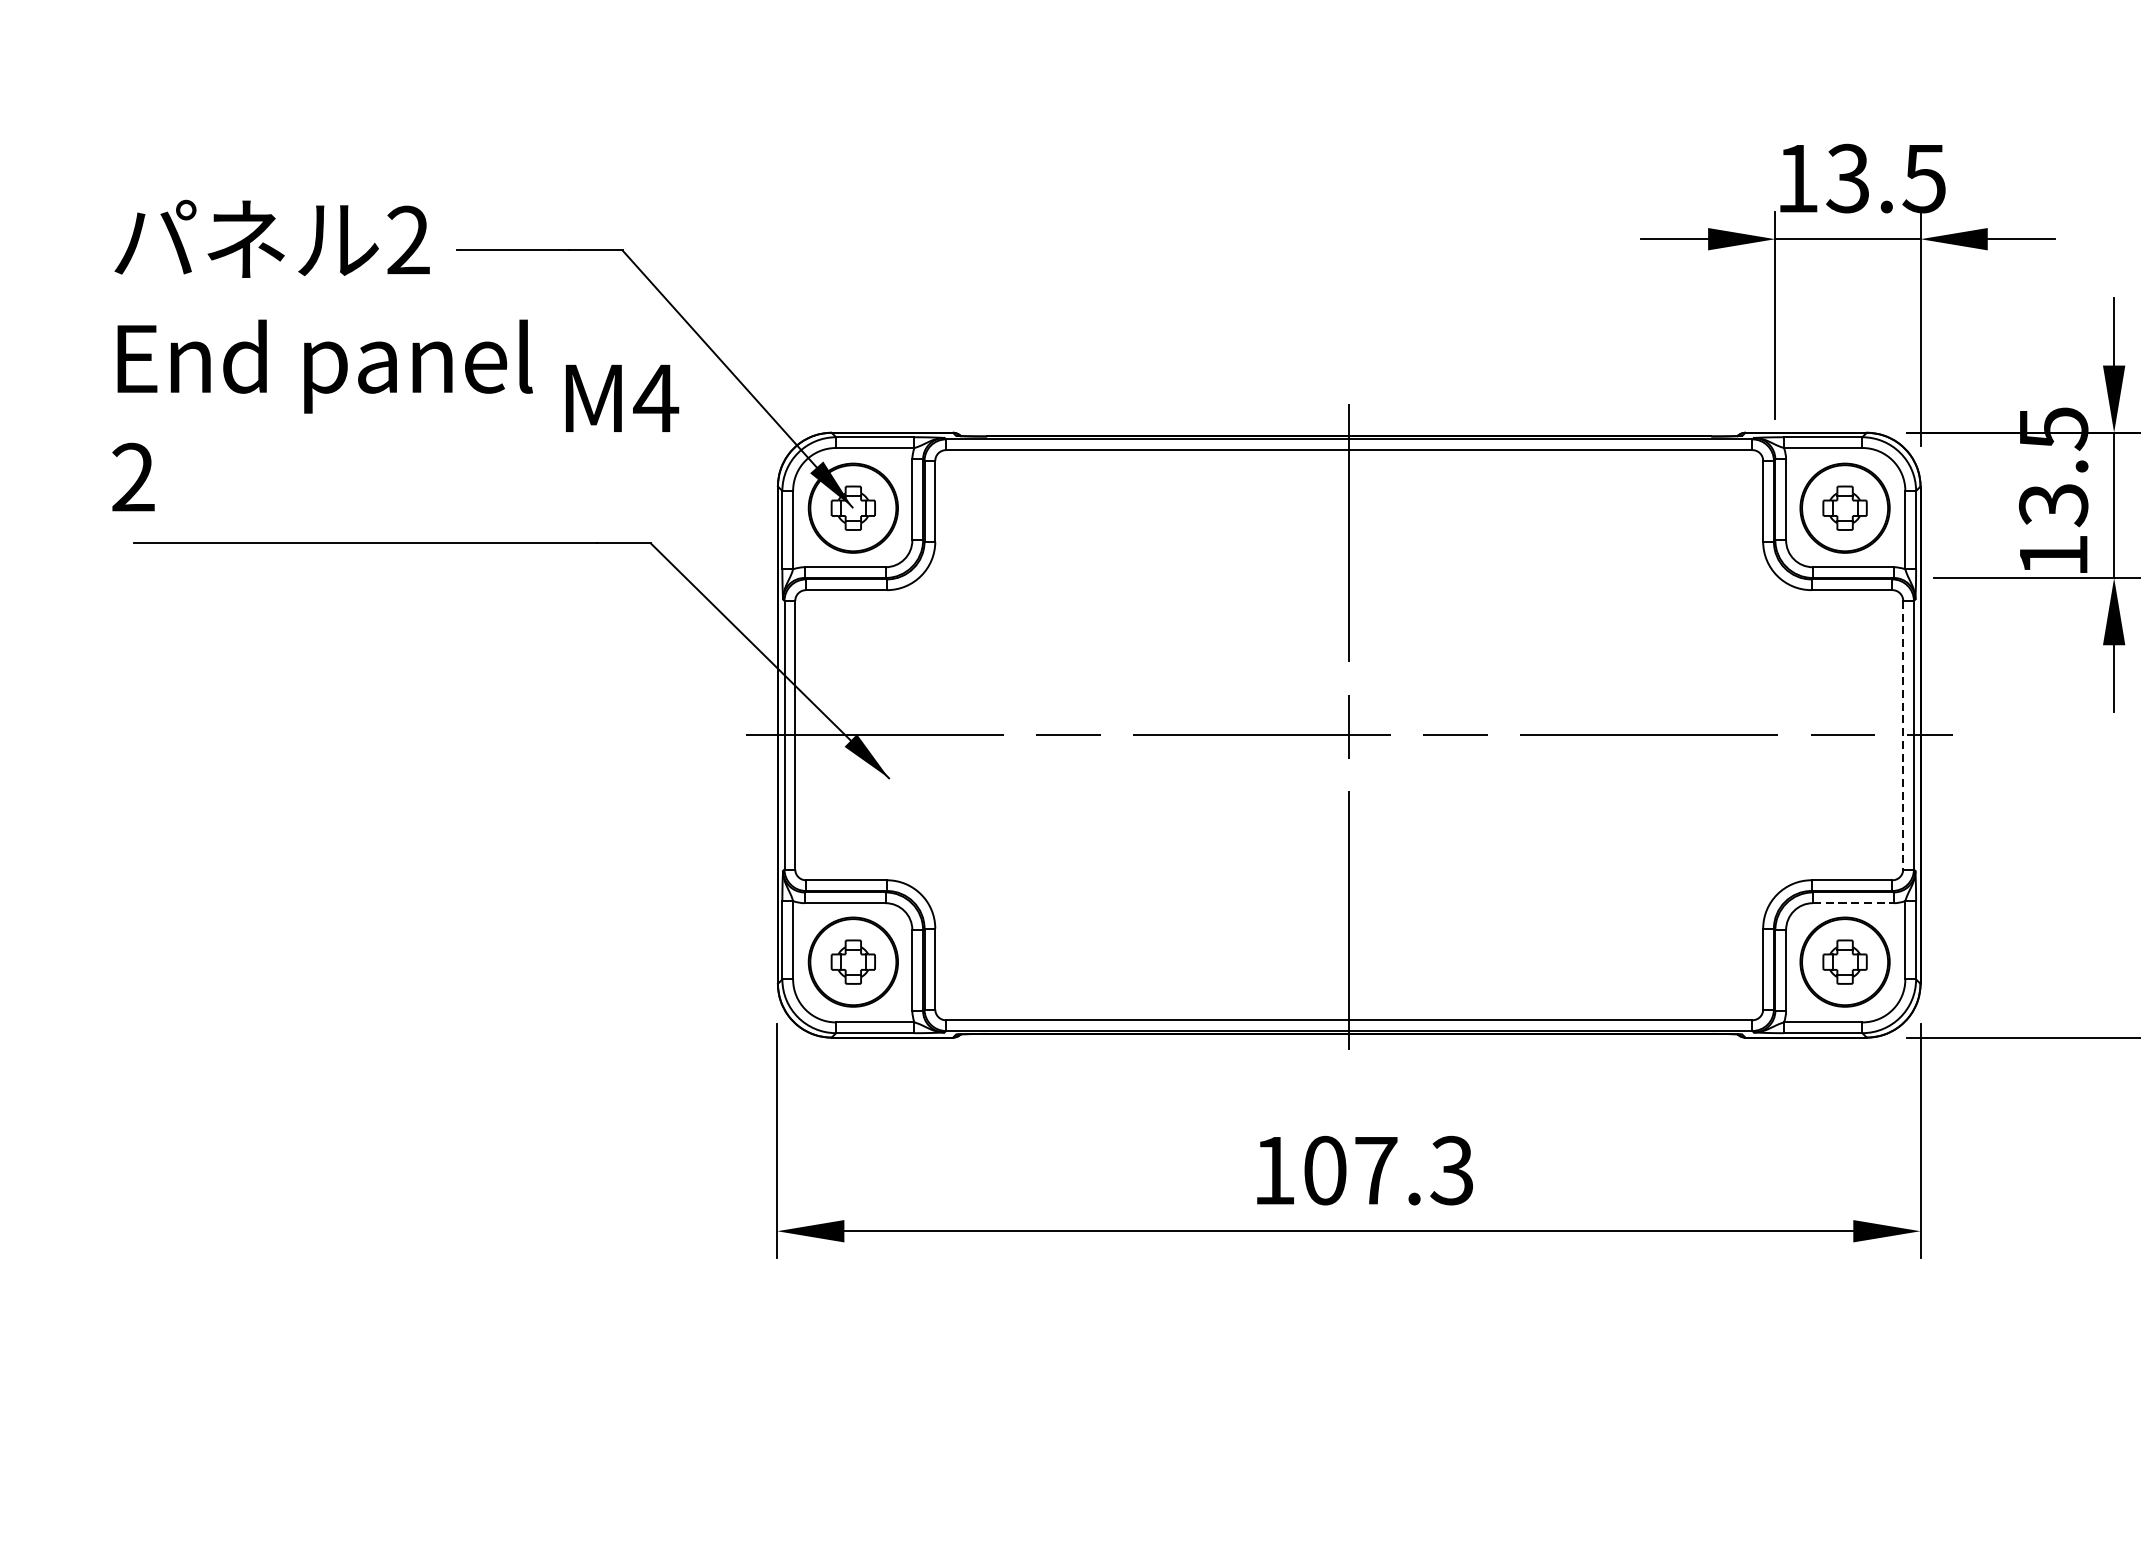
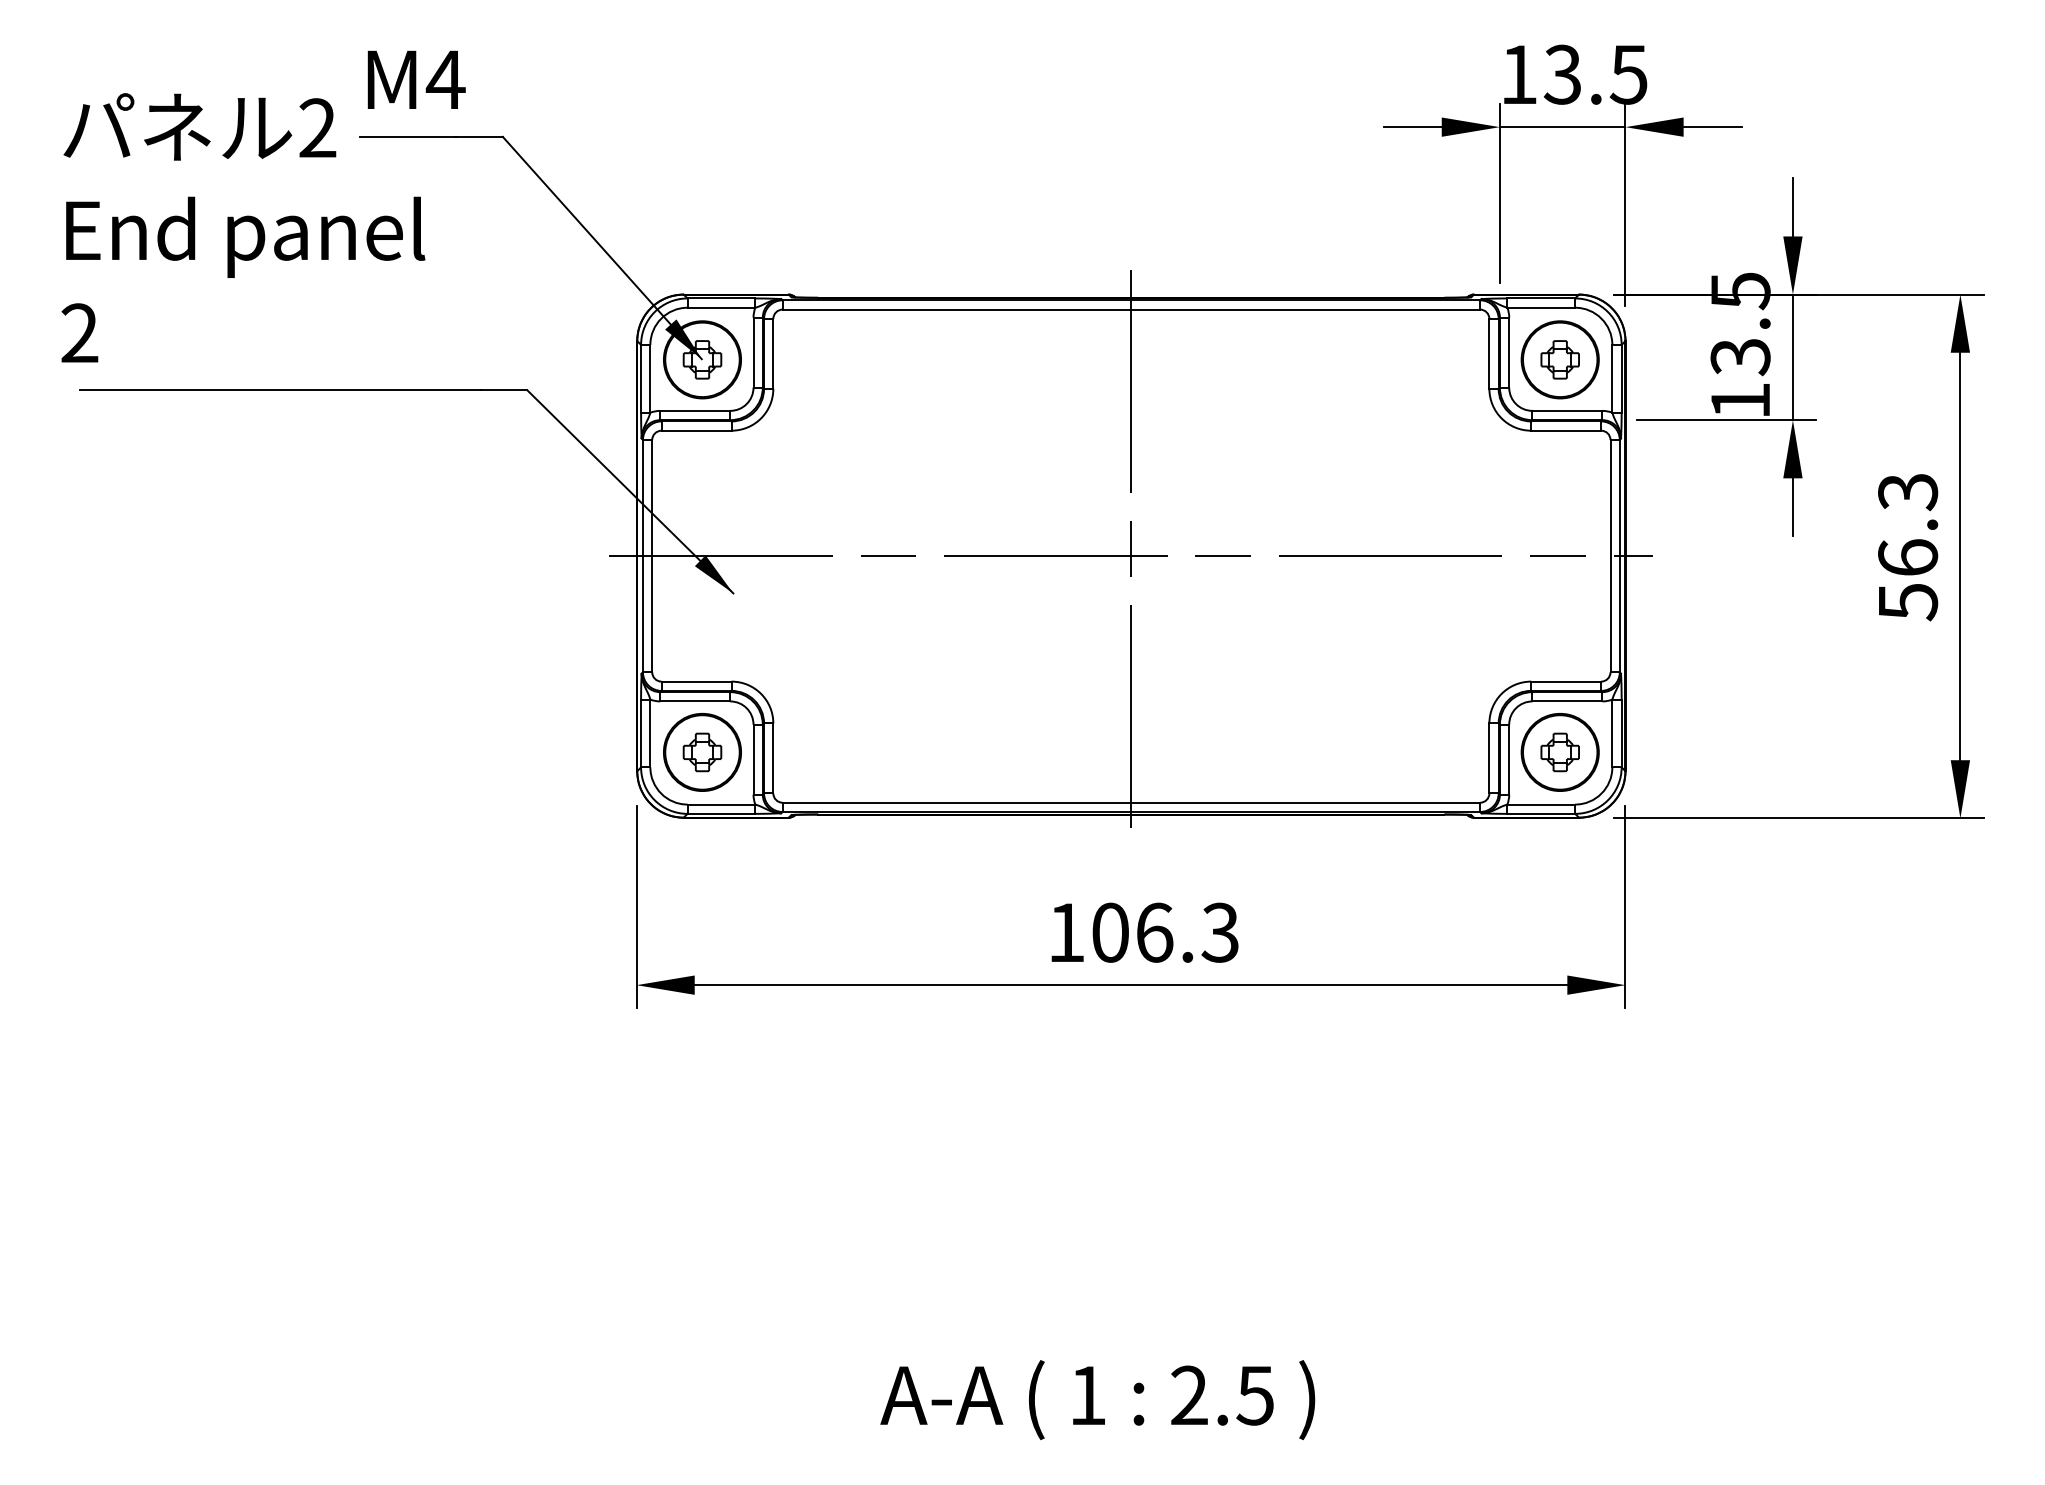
text: (622, 397) -> (416, 79), moved
line: (1903, 735) -> (1610, 556), dashed -> solid
line: (1853, 903) -> (1567, 701), dashed -> solid
text: (1375, 1170) -> (1154, 932), 107.3 -> 106.3

